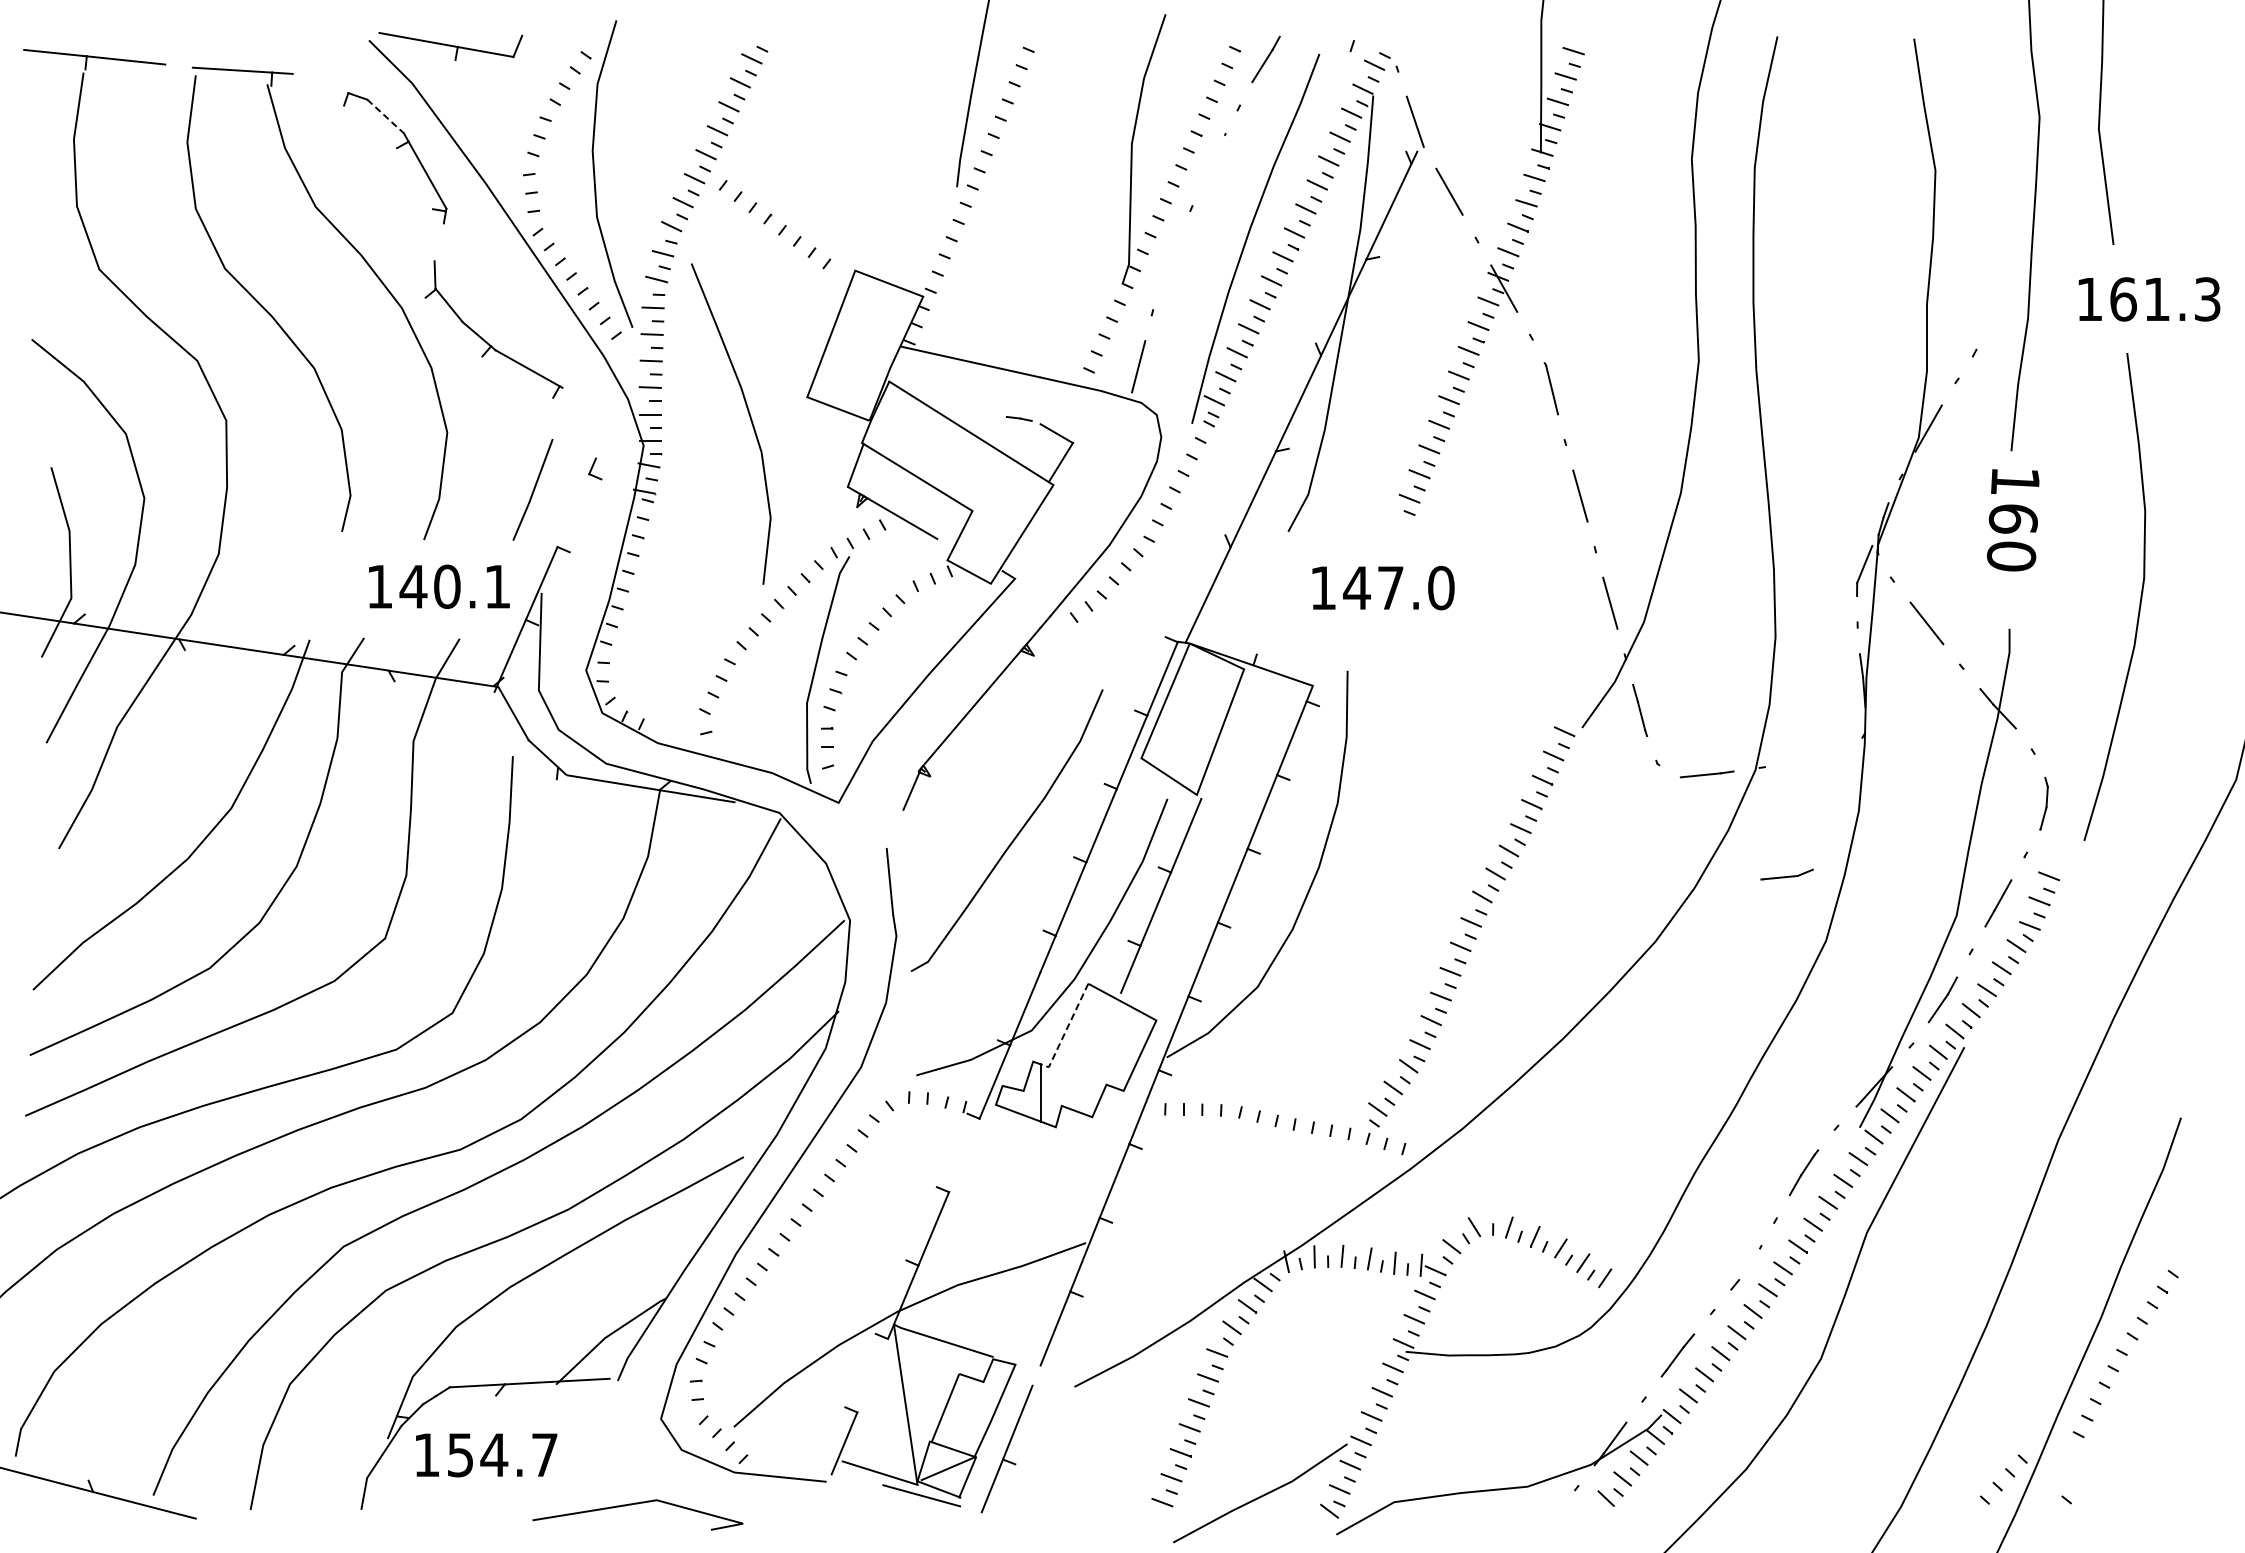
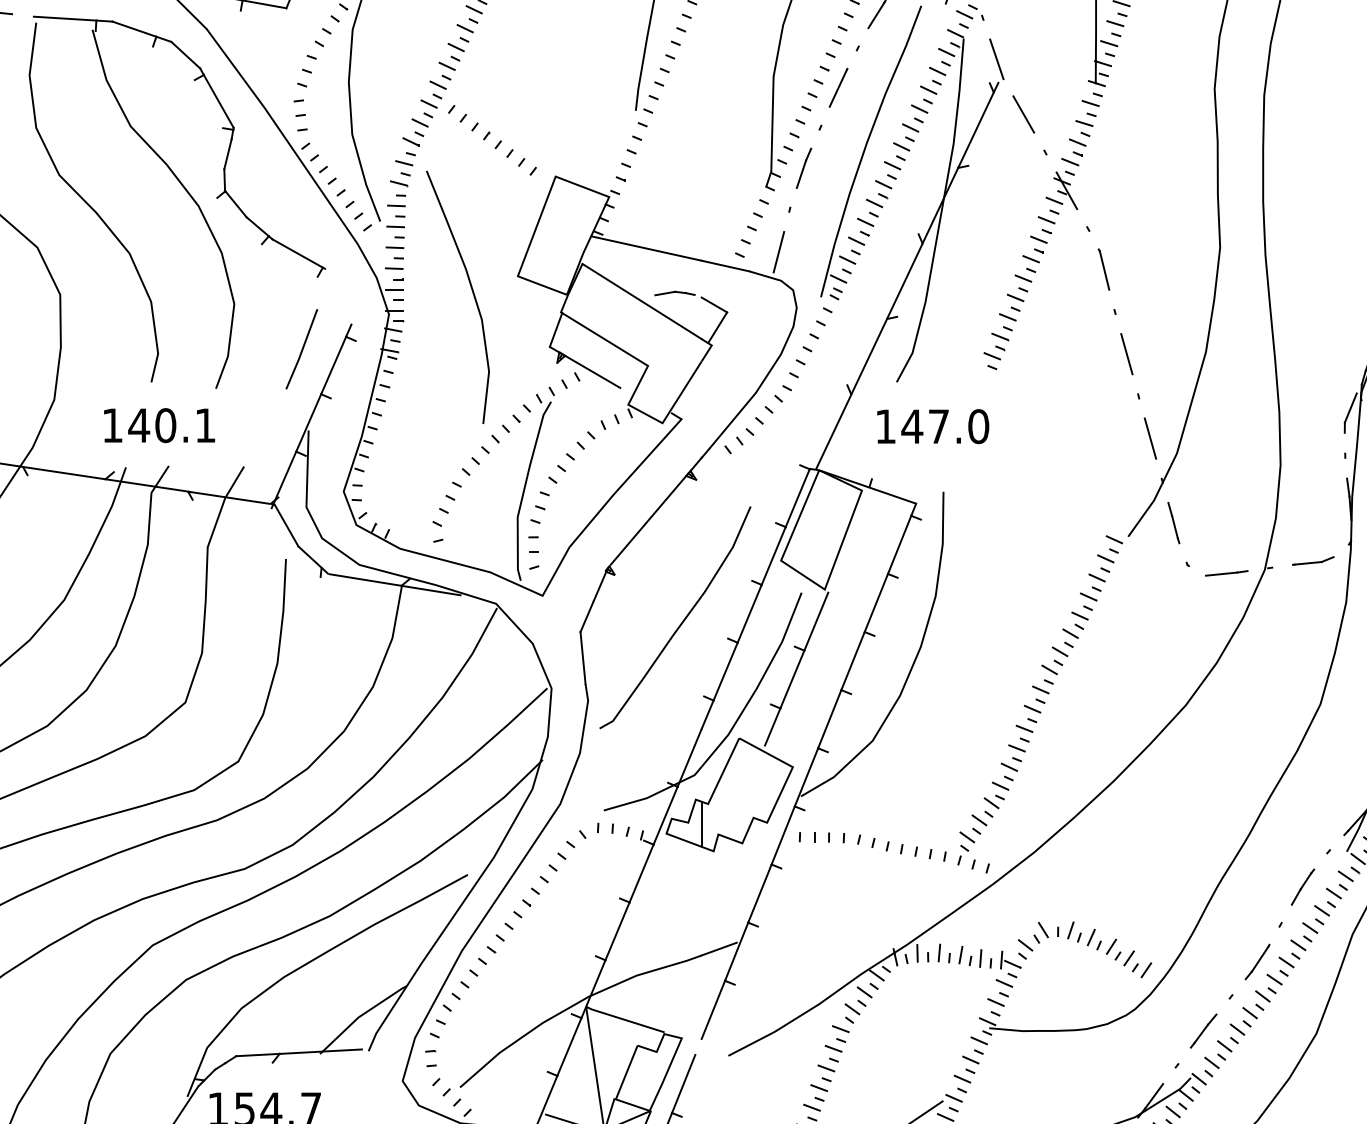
line: (320, 83) -> (134, 29), added
line: (385, 116) -> (185, 55), dashed -> solid
line: (1214, 158) -> (838, 88), added
line: (438, 242) -> (227, 154), added
part: (1170, 260) -> (803, 168), added
line: (993, 418) -> (664, 293), added
line: (573, 510) -> (333, 365), added
text: (439, 586) -> (159, 425), moved
text: (1383, 587) -> (933, 426), moved
line: (894, 829) -> (586, 616), added
part: (1786, 874) -> (1312, 560), moved
line: (1066, 1030) -> (722, 775), dashed -> solid
line: (964, 1155) -> (641, 873), added
line: (1749, 1264) -> (1260, 959), added
line: (872, 1375) -> (569, 1046), added

